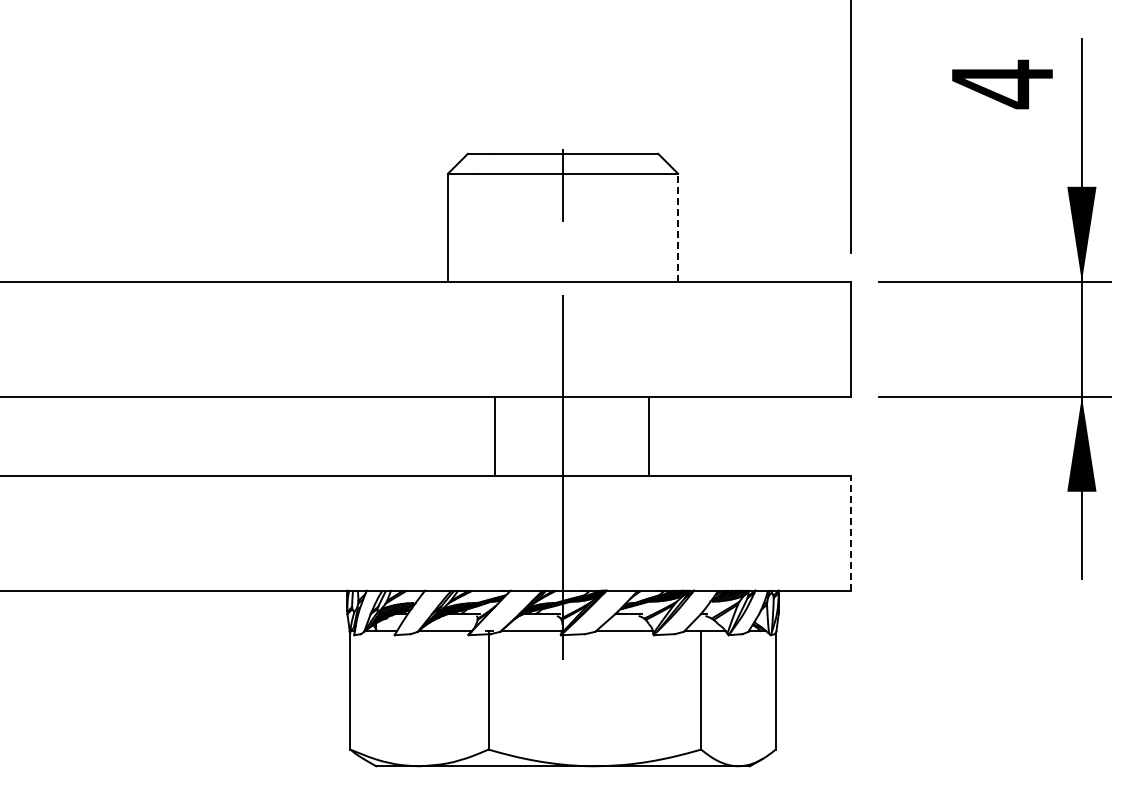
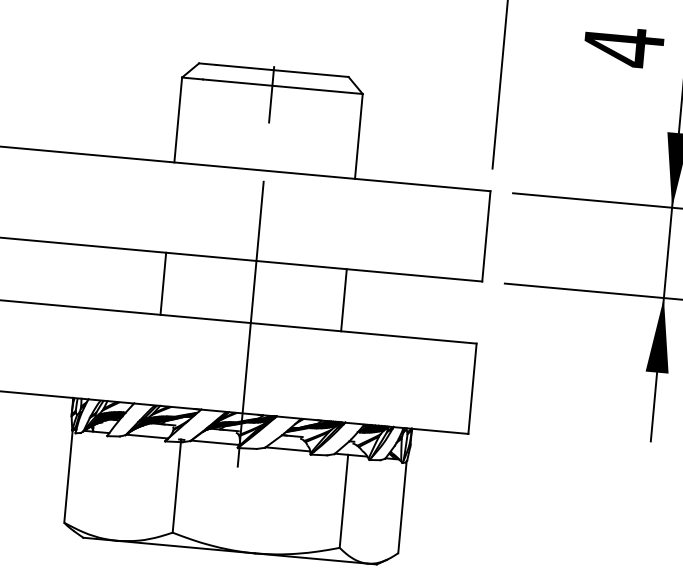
line: (678, 227) -> (359, 136), dashed -> solid
line: (495, 435) -> (163, 283), moved
line: (649, 435) -> (344, 299), moved
line: (850, 533) -> (472, 388), dashed -> solid

